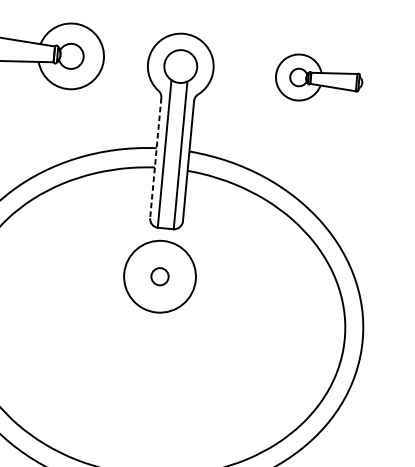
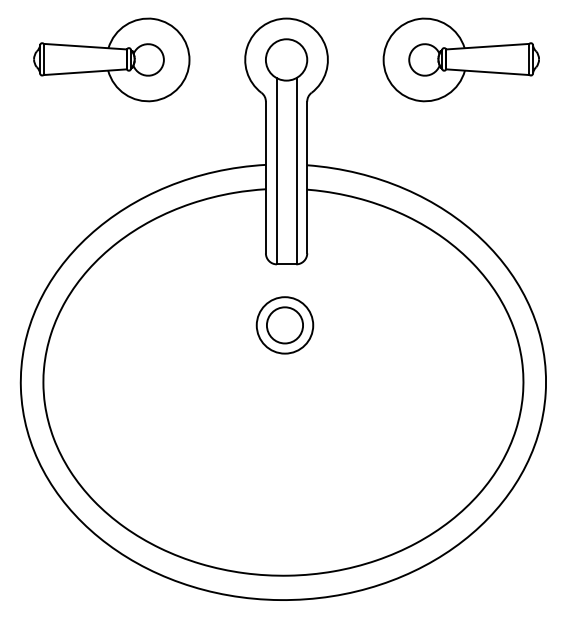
part: (318, 78) -> (460, 59), size x1.43
line: (155, 158) -> (265, 177), dashed -> solid
circle: (159, 276) -> (284, 325), size x0.62
circle: (159, 276) -> (284, 325), size x1.67

